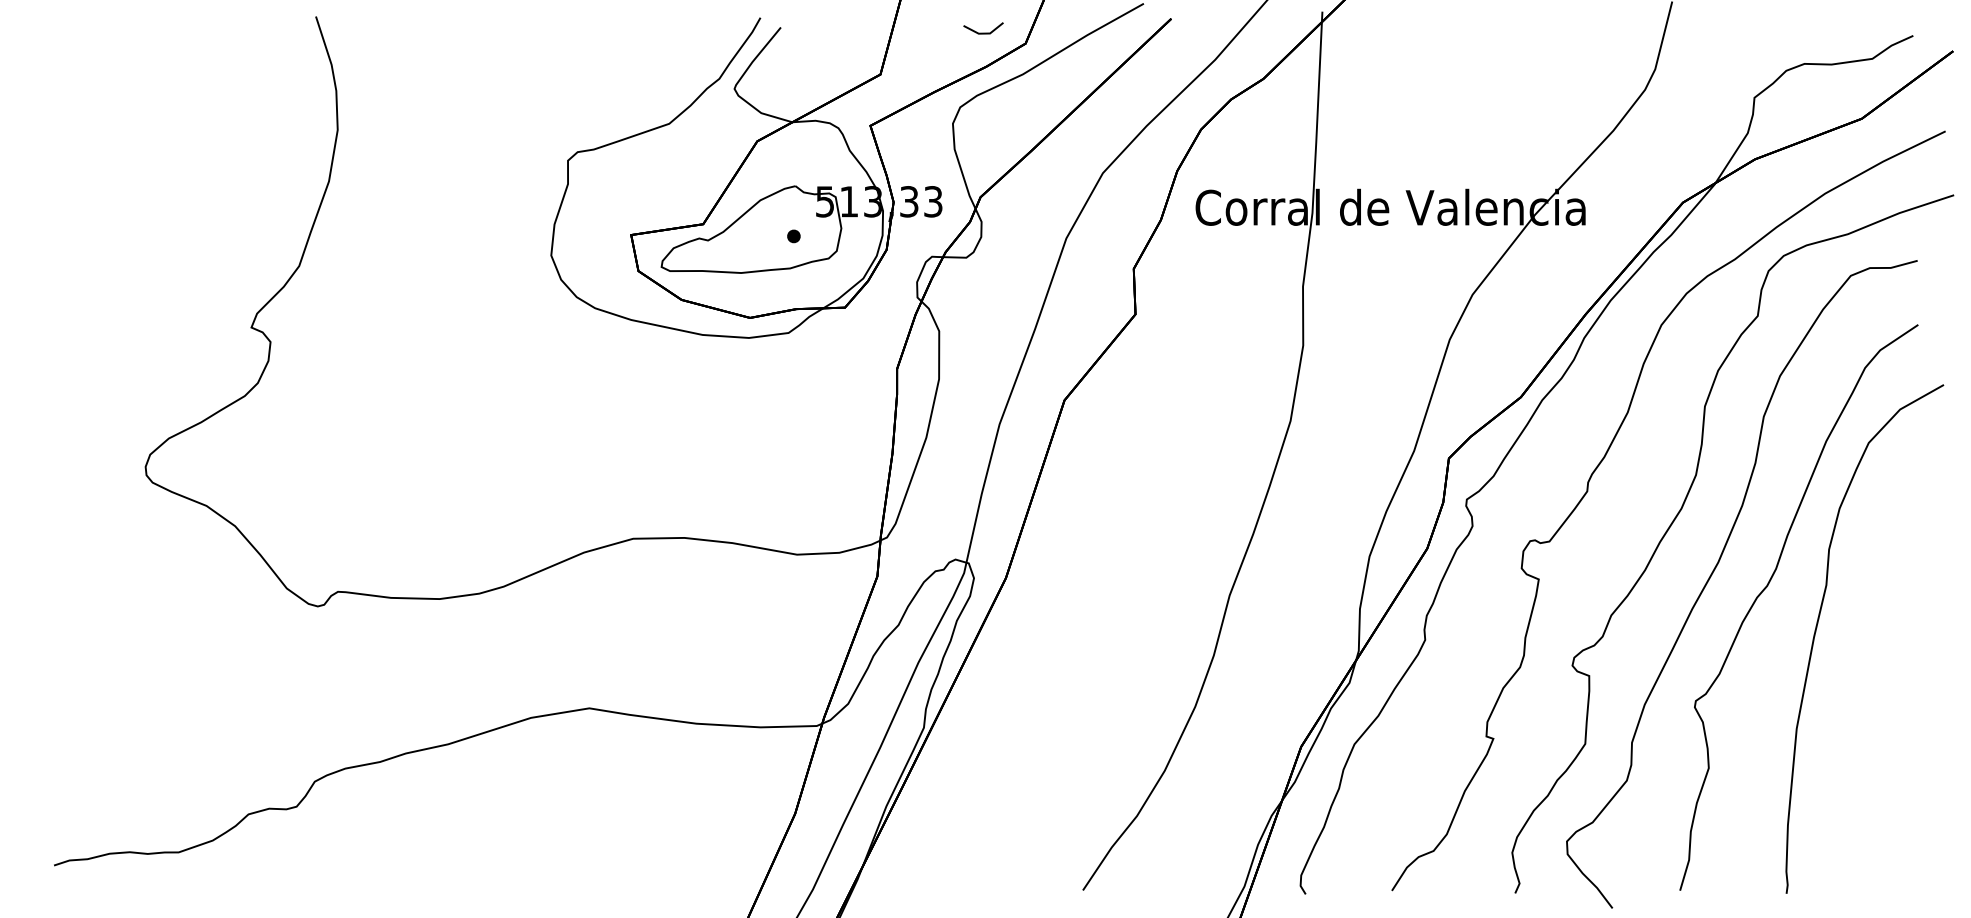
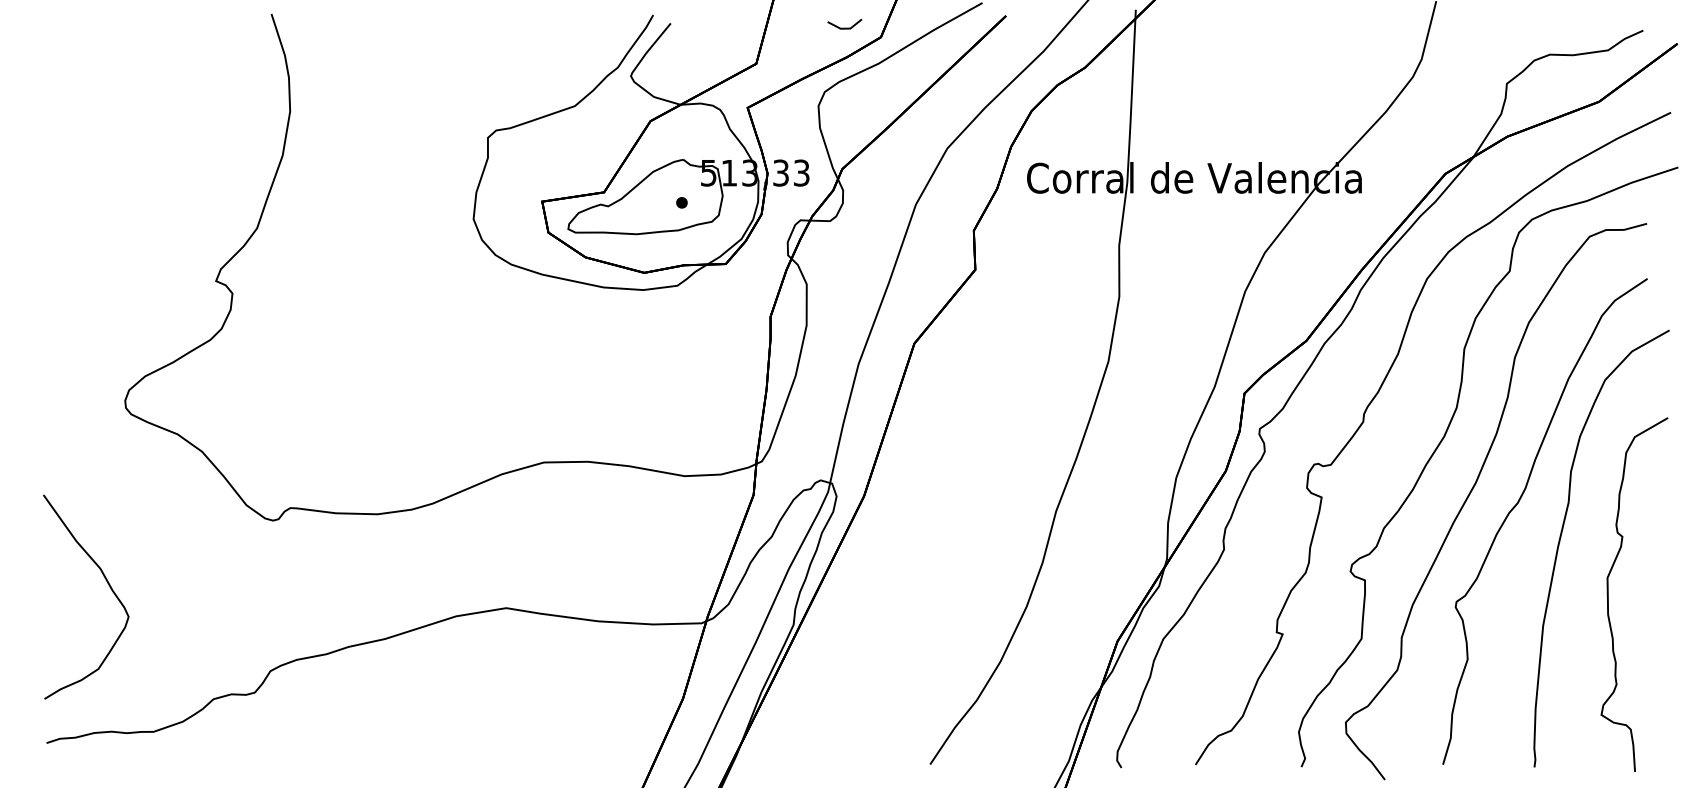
curve: (126, 681) -> (108, 585), added
curve: (1872, 692) -> (1608, 594), added

